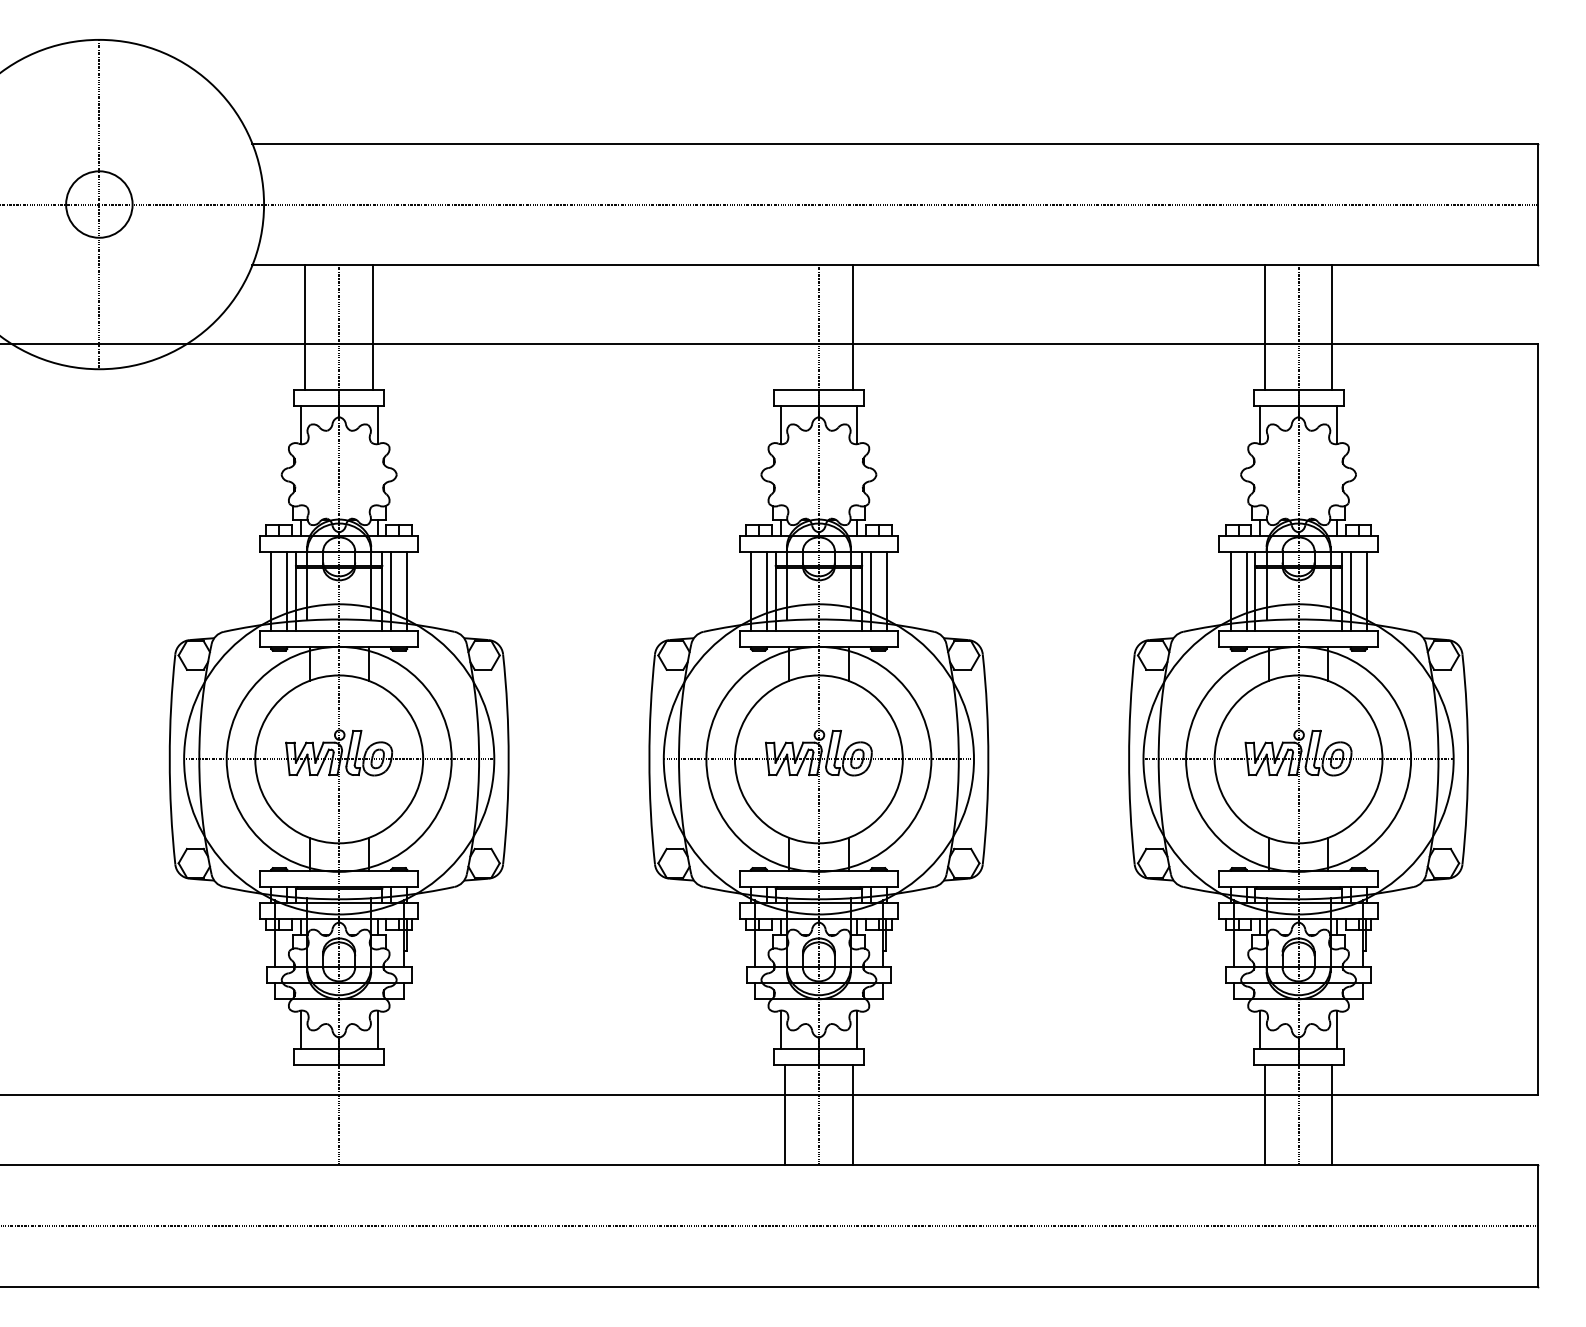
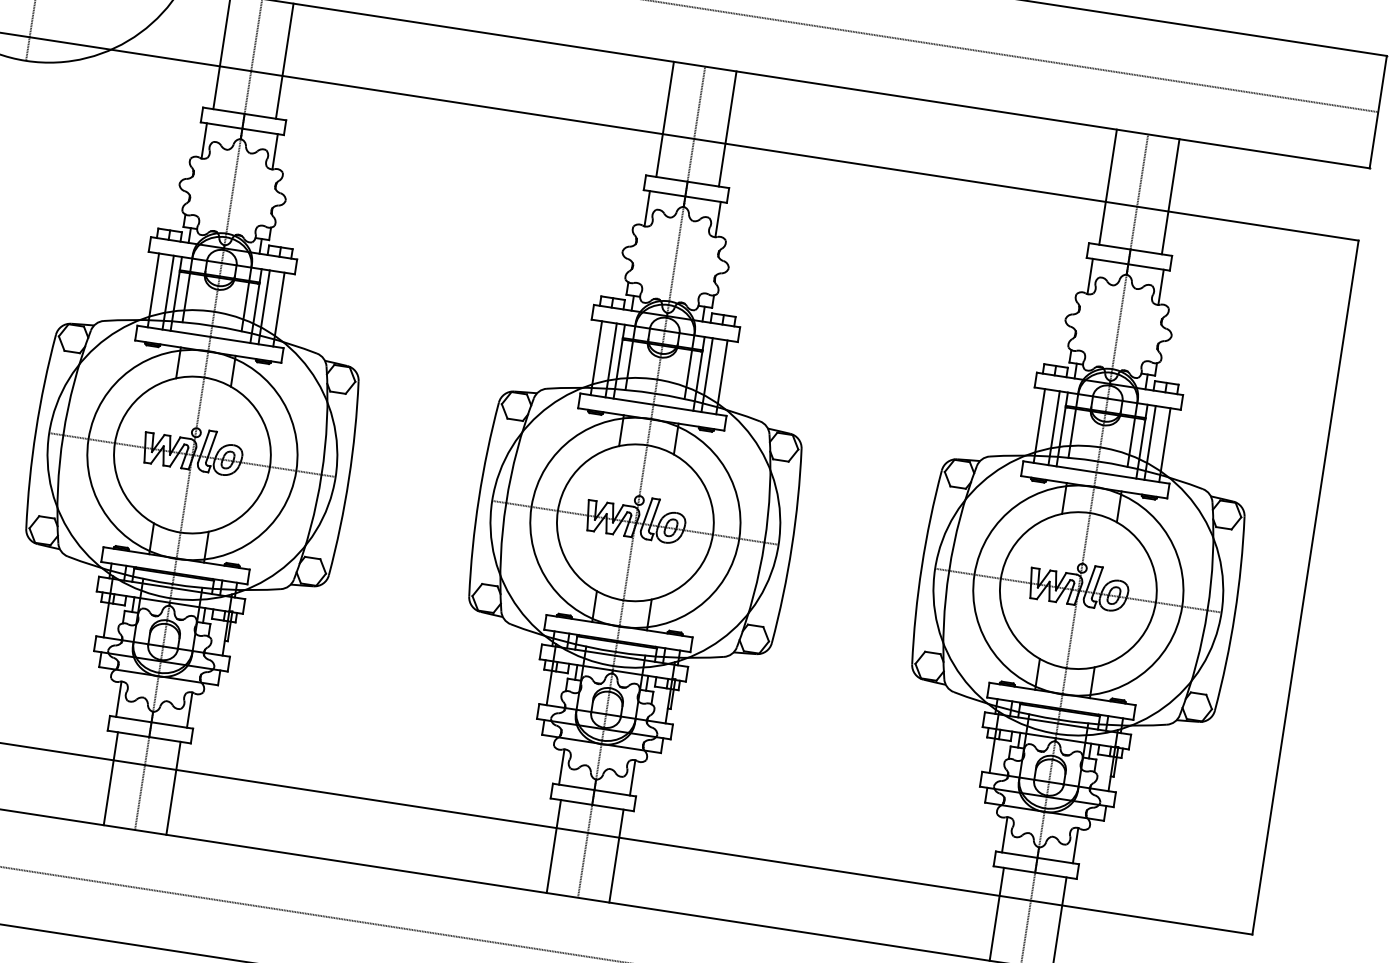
line: (785, 327) -> (665, 119), added
line: (305, 1114) -> (111, 778), added
line: (373, 1114) -> (173, 787), added

